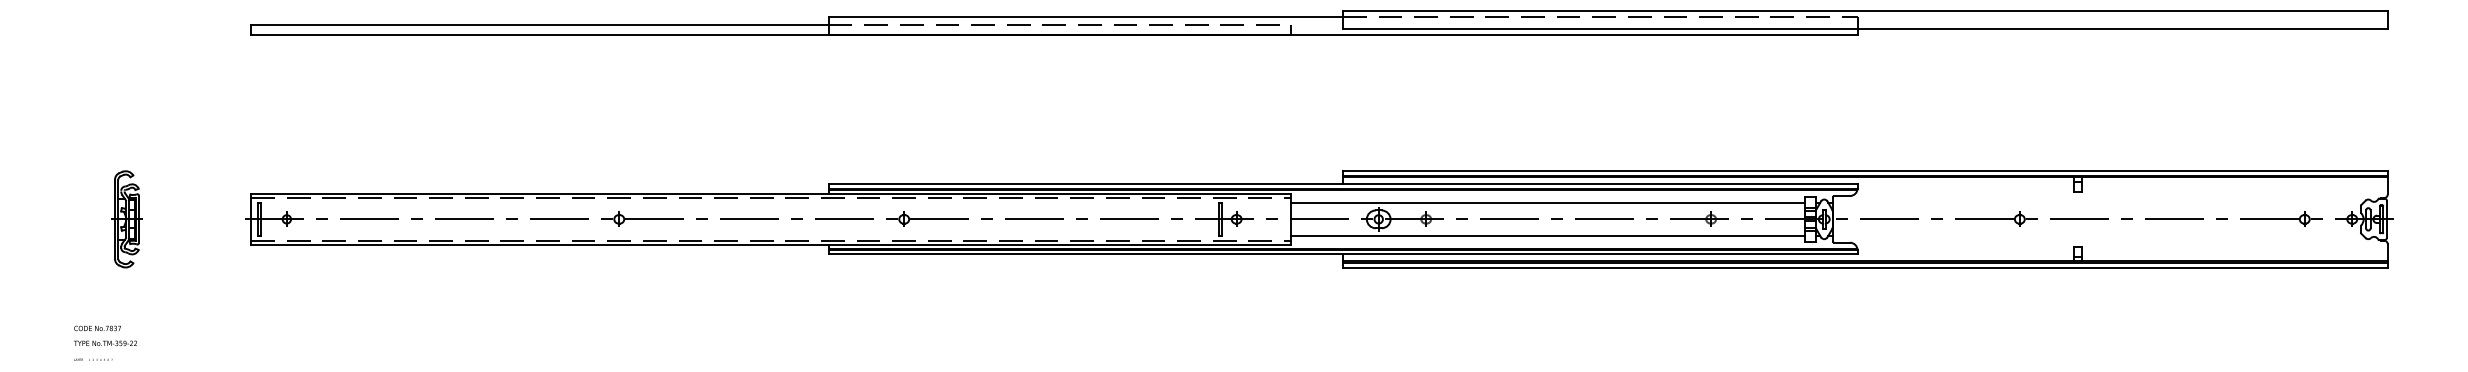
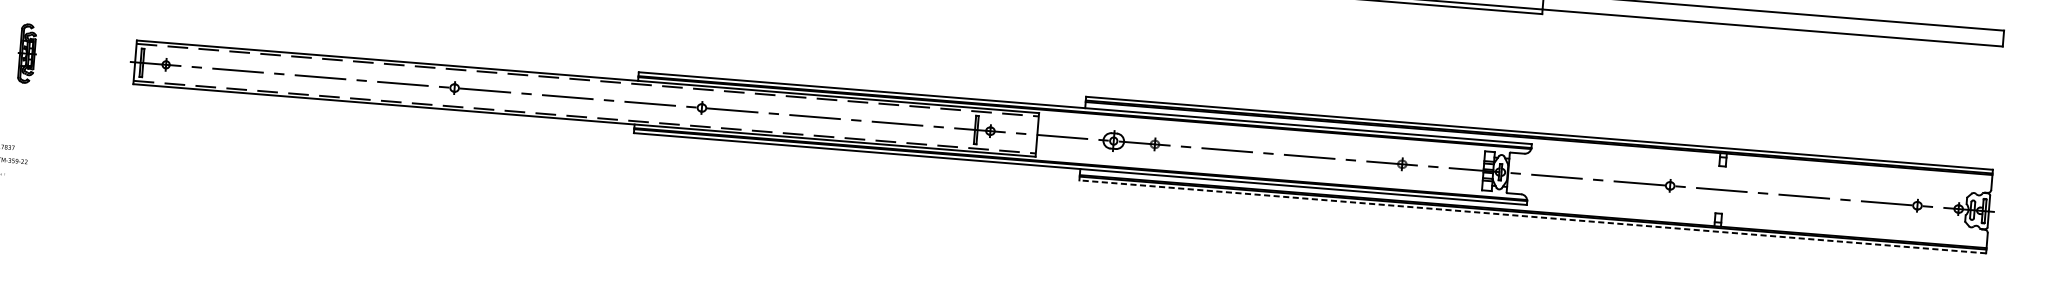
line: (1547, 203) -> (1261, 139), removed
part: (126, 219) -> (26, 53), size x0.7
line: (1547, 235) -> (1259, 166), removed
line: (1864, 267) -> (1532, 216), solid -> dashed

